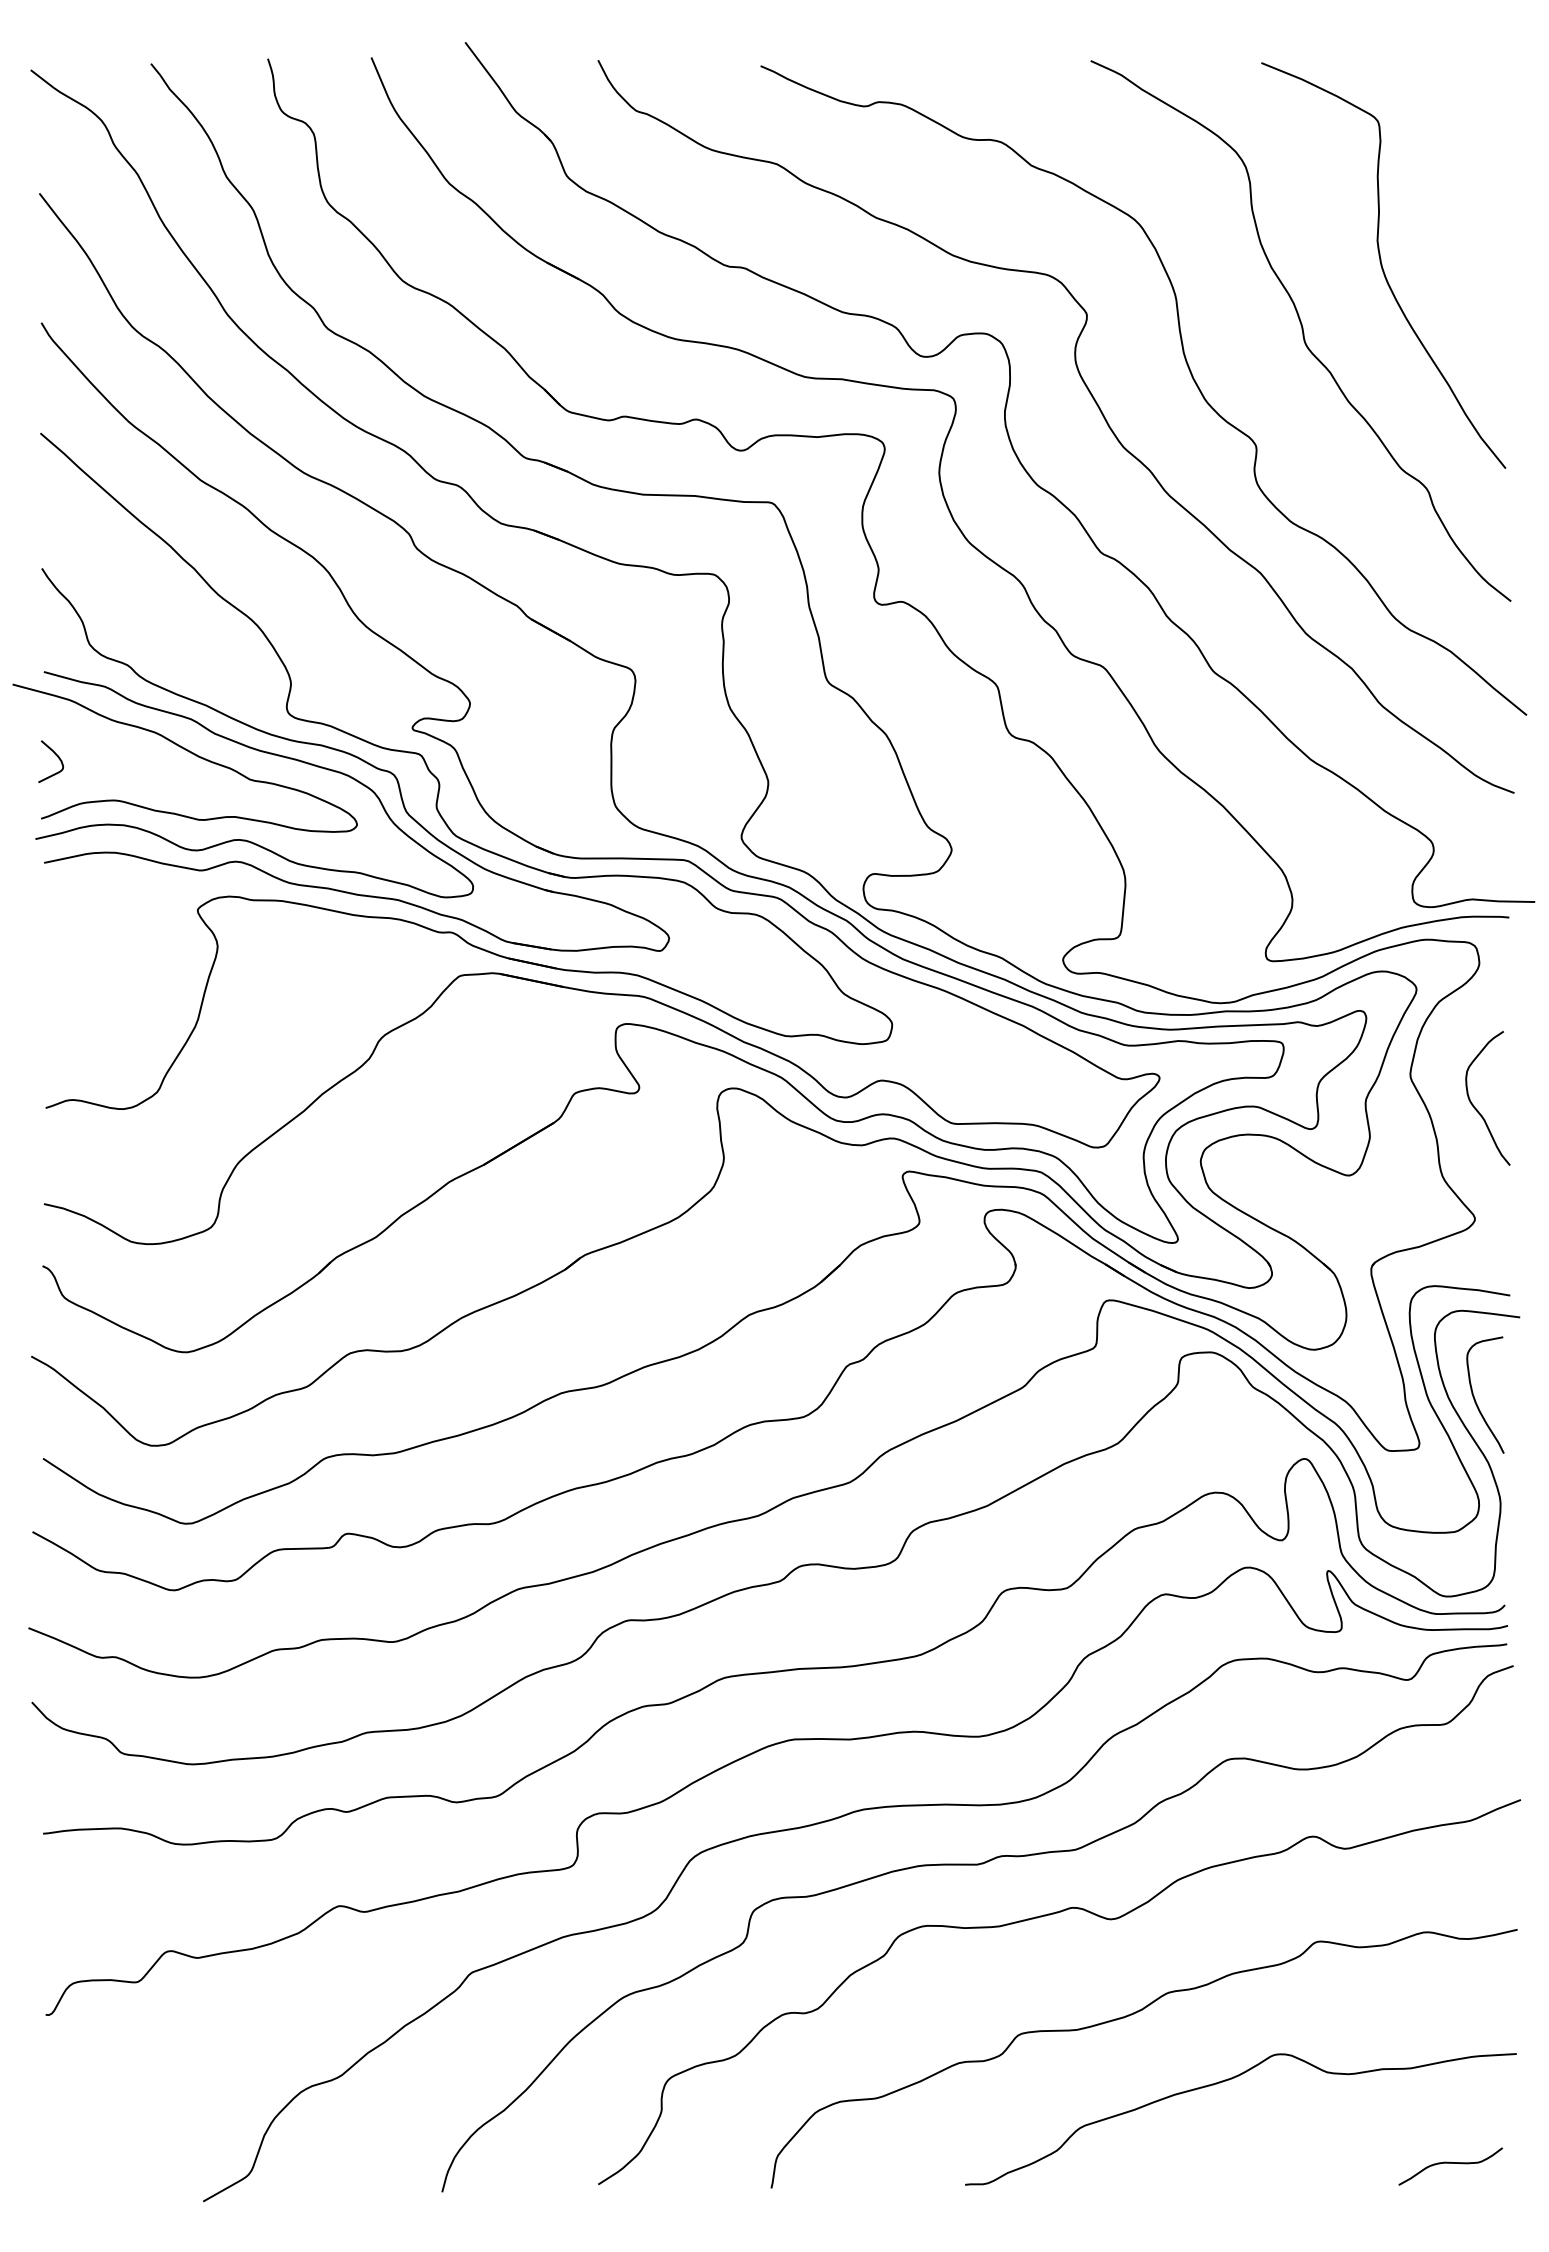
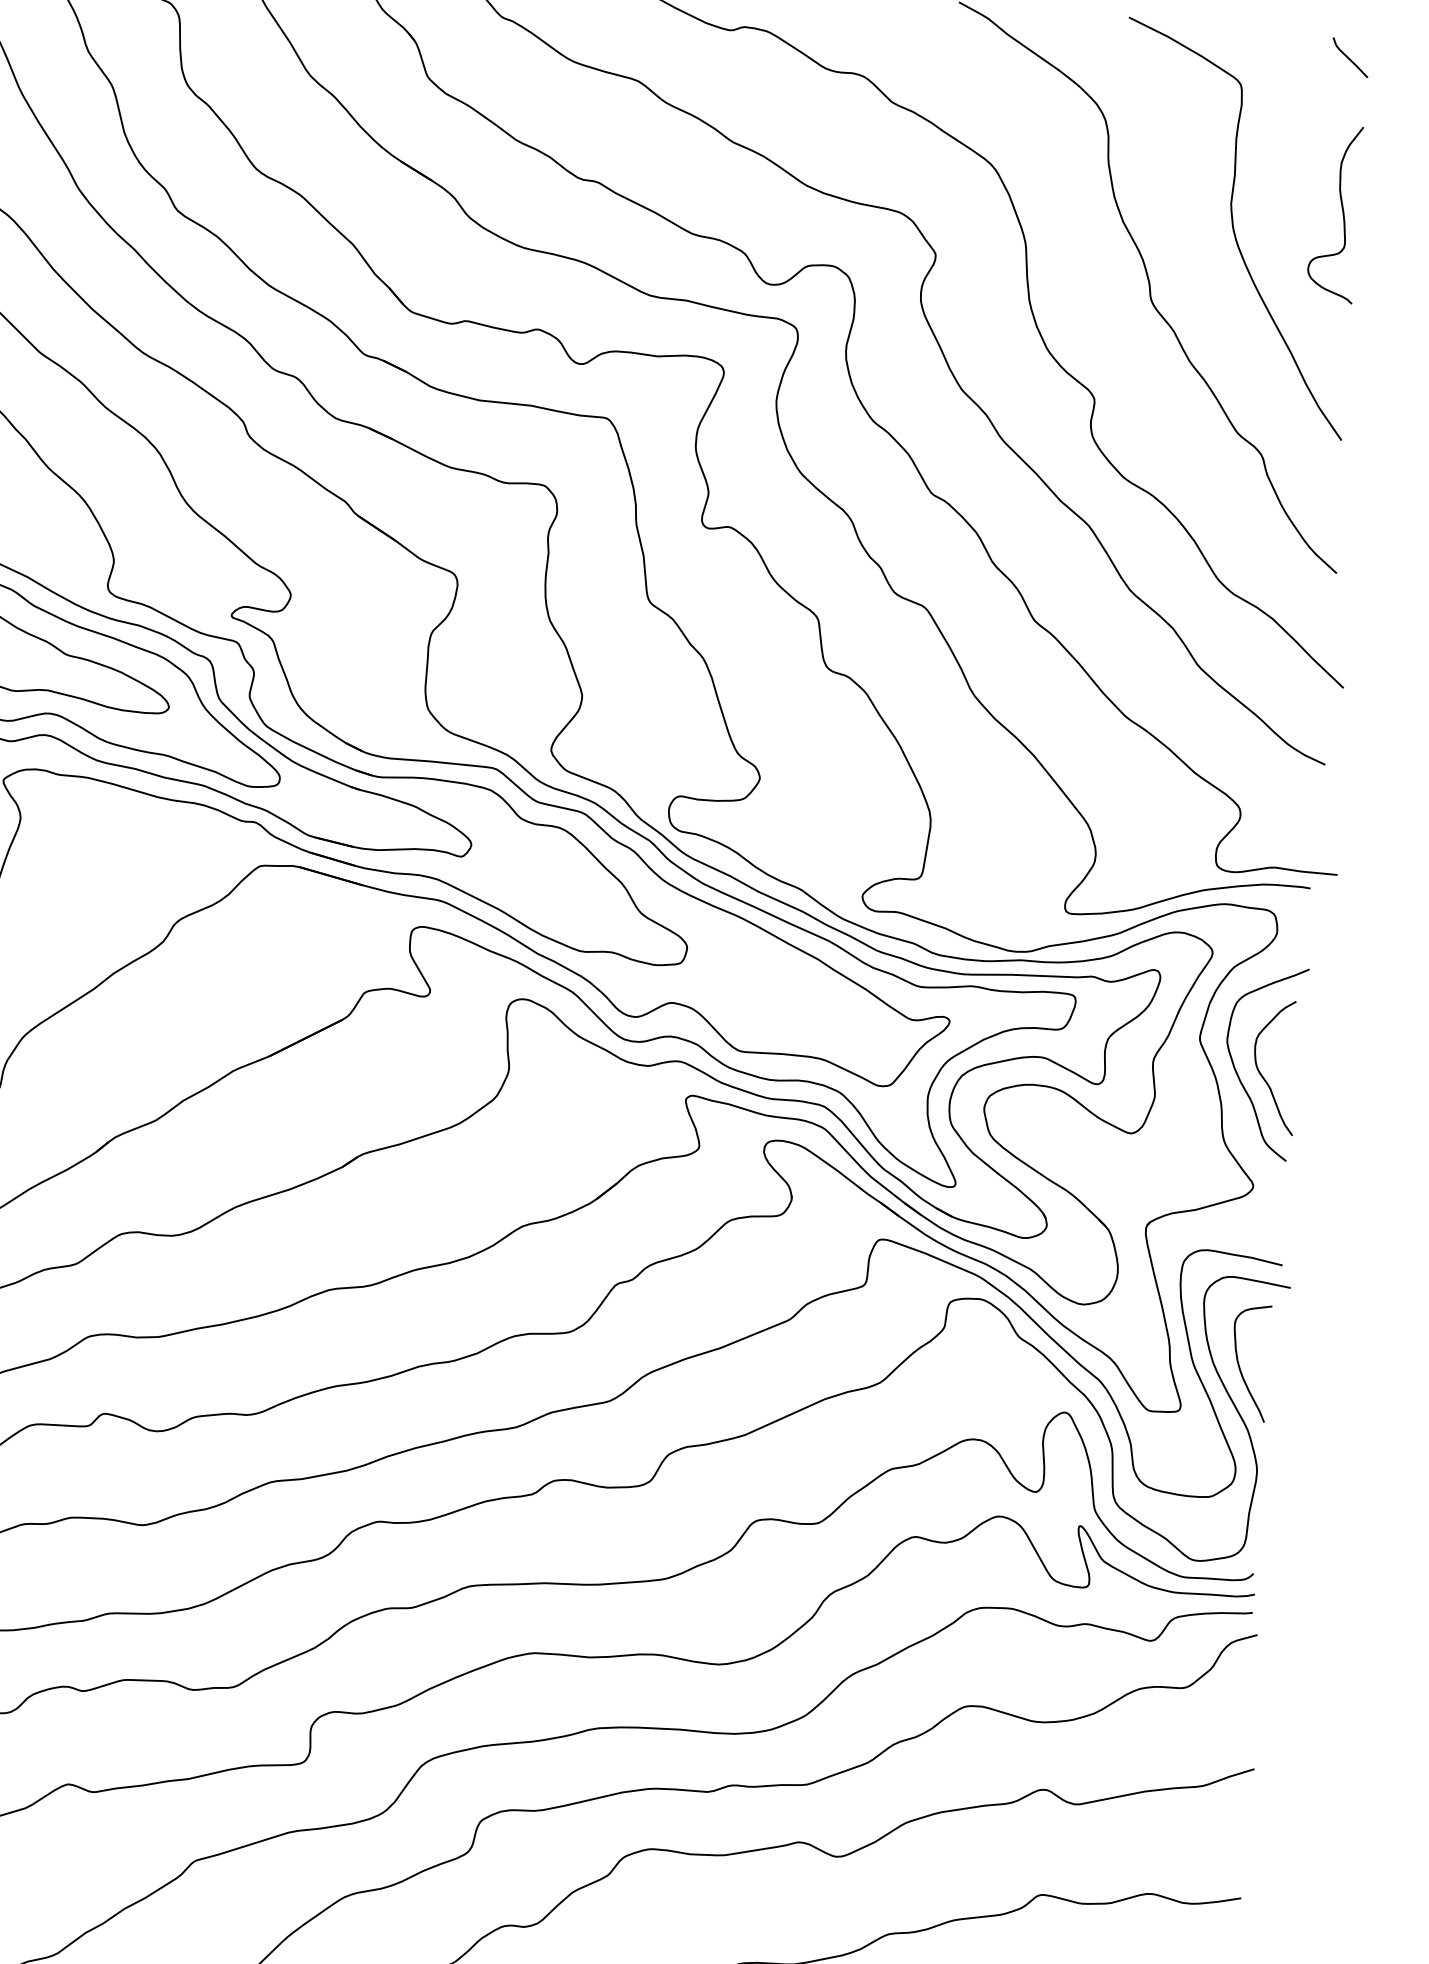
curve: (1484, 86) -> (1349, 57), added
curve: (1488, 239) -> (1341, 210), added
curve: (1450, 1106) -> (1237, 1072), added

